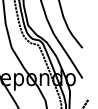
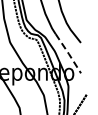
line: (70, 58) -> (68, 53), solid -> dashed

